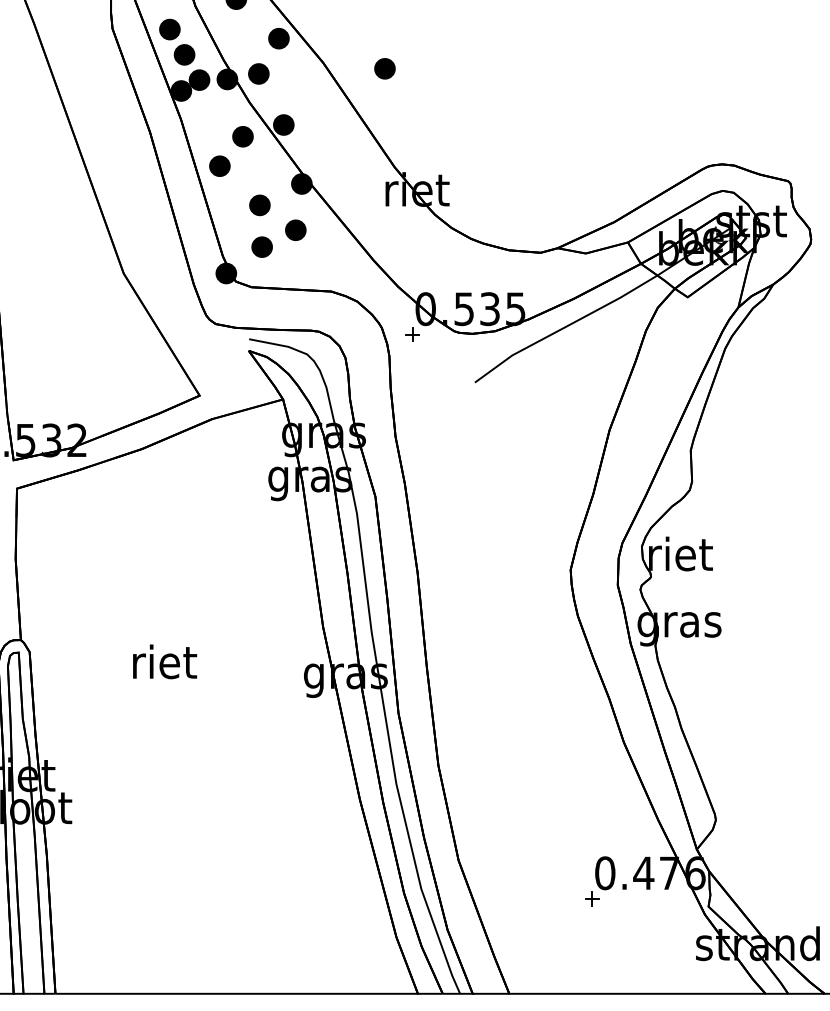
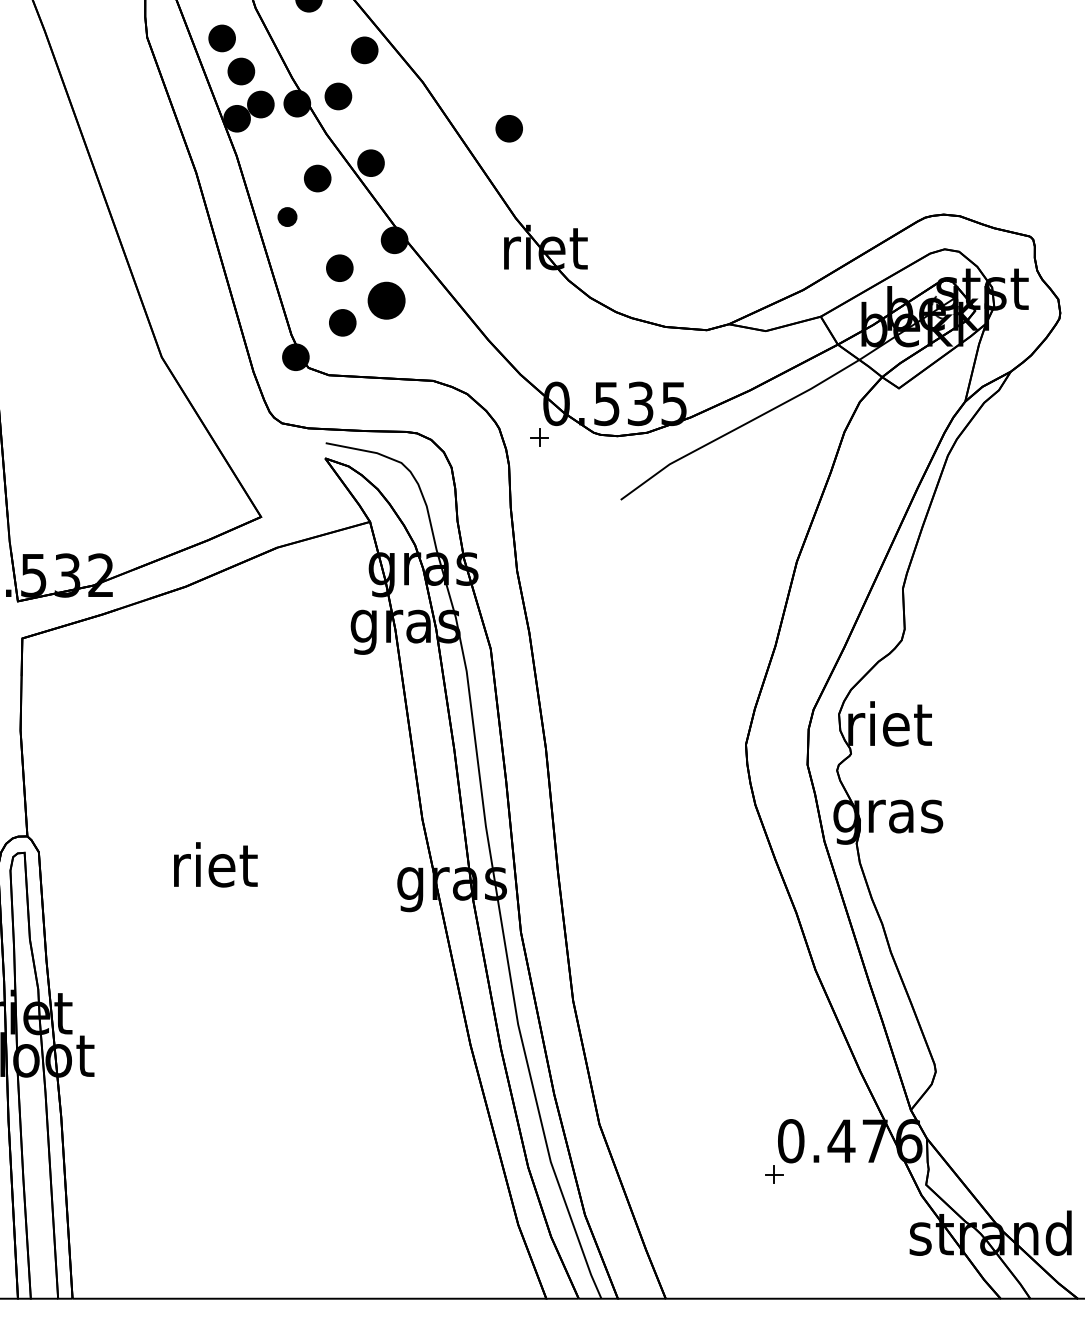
part: (384, 68) -> (508, 128), moved
part: (219, 165) -> (287, 216), size x0.7
part: (295, 230) -> (386, 300), size x1.4

